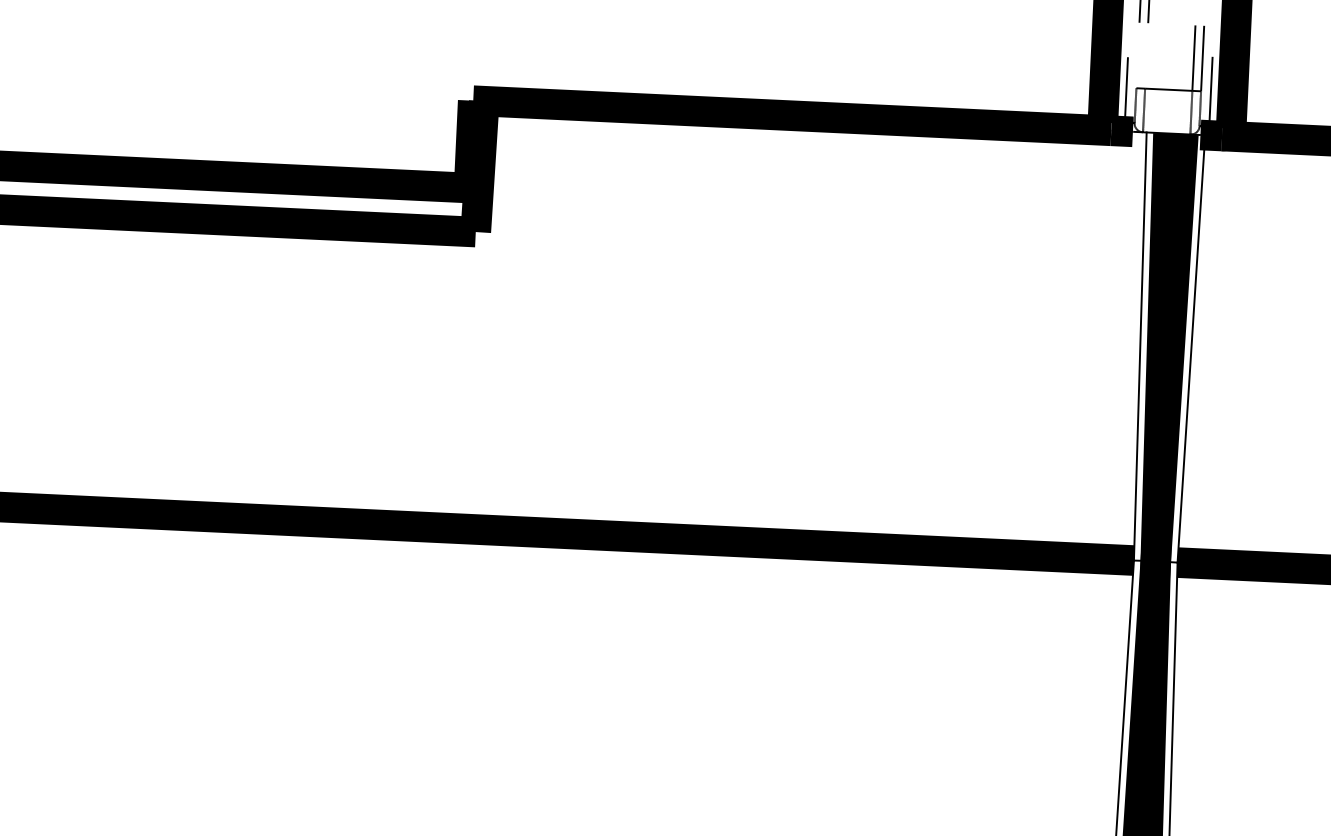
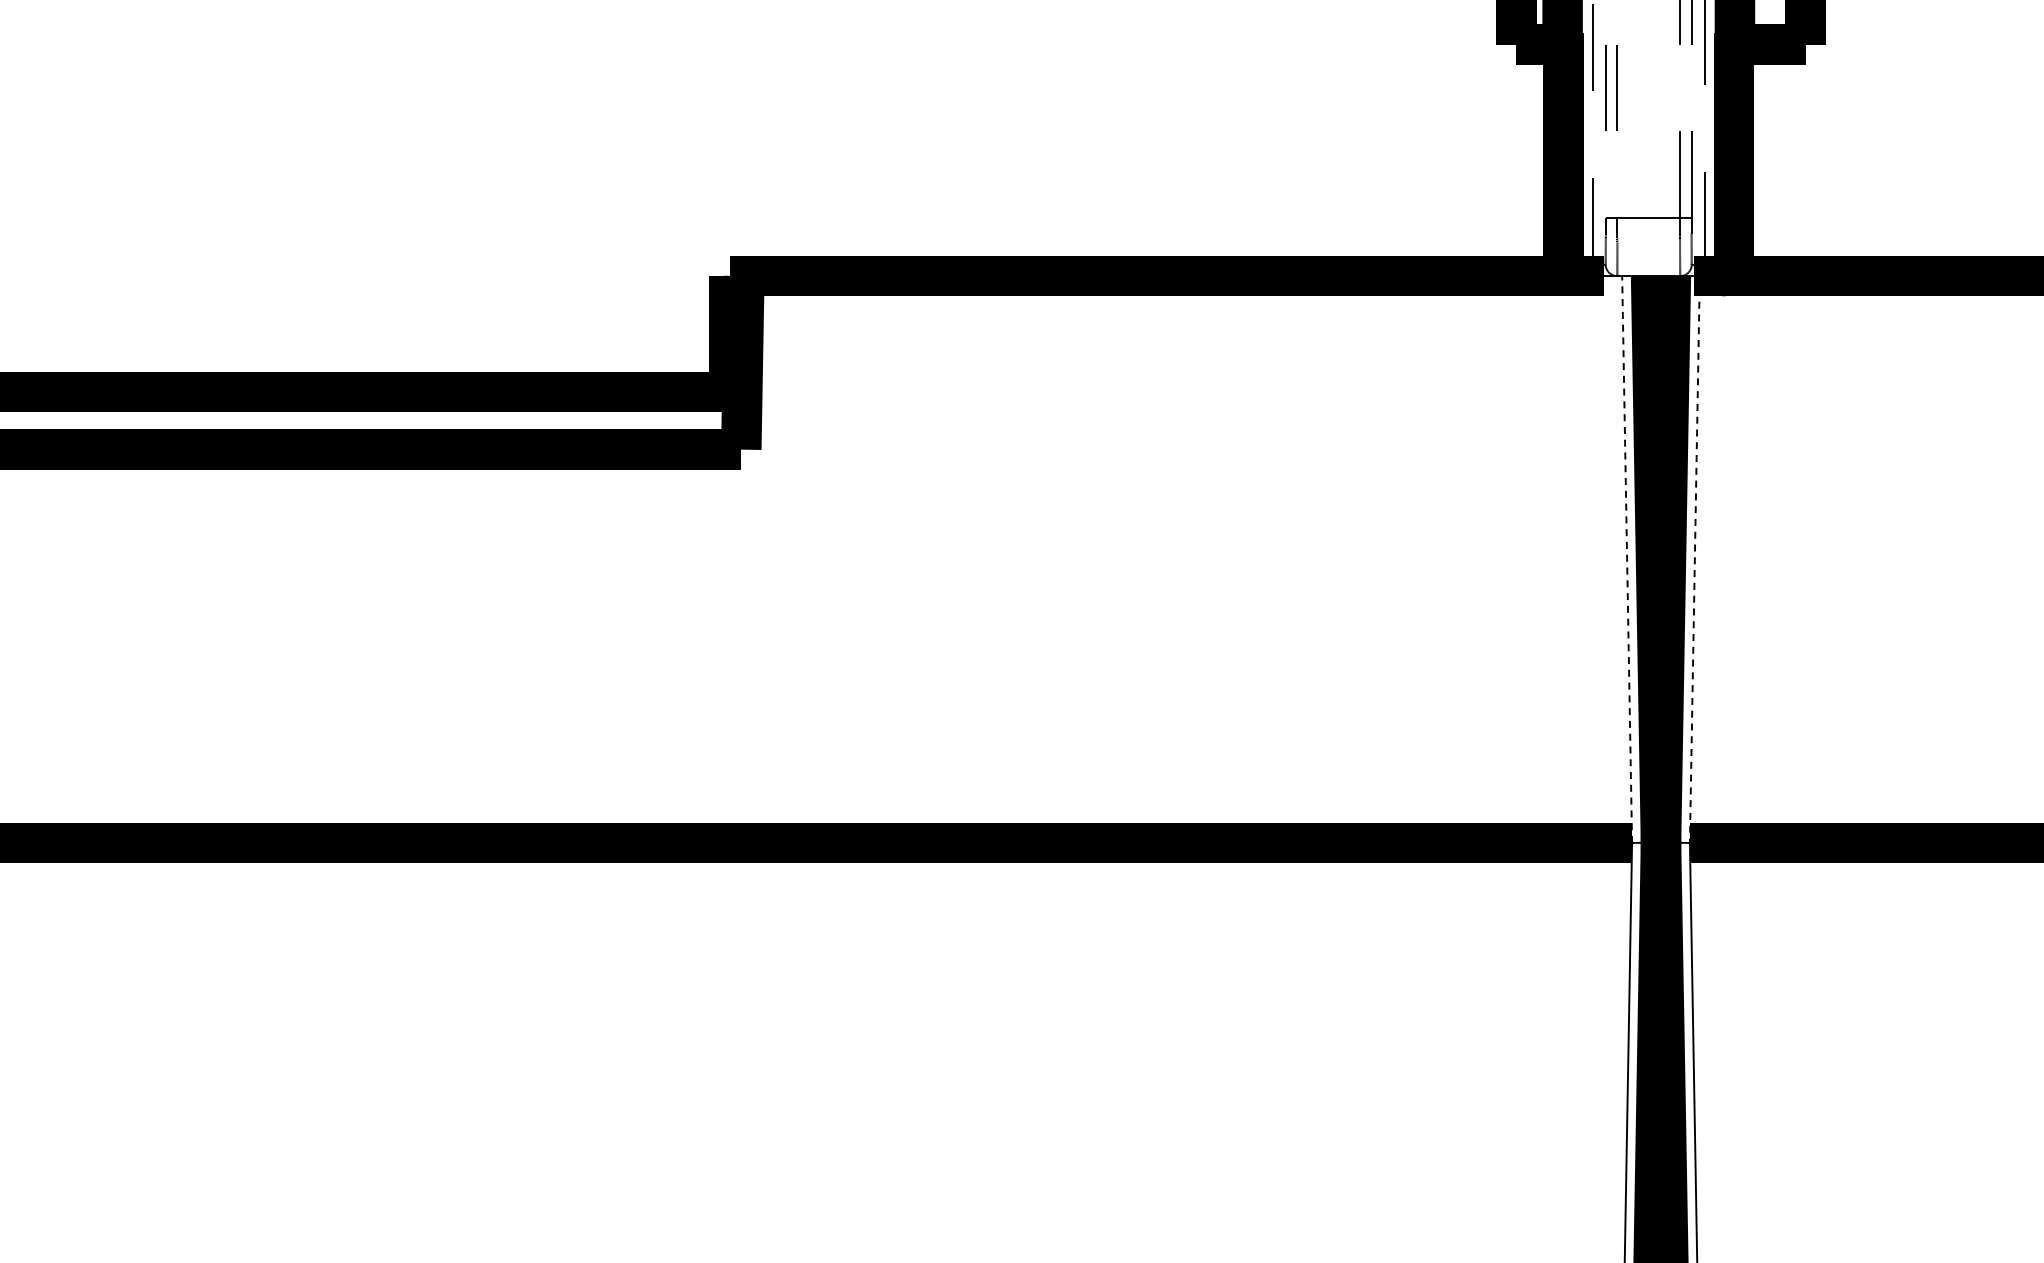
line: (1140, 346) -> (1627, 559), solid -> dashed
line: (1191, 349) -> (1694, 560), solid -> dashed

